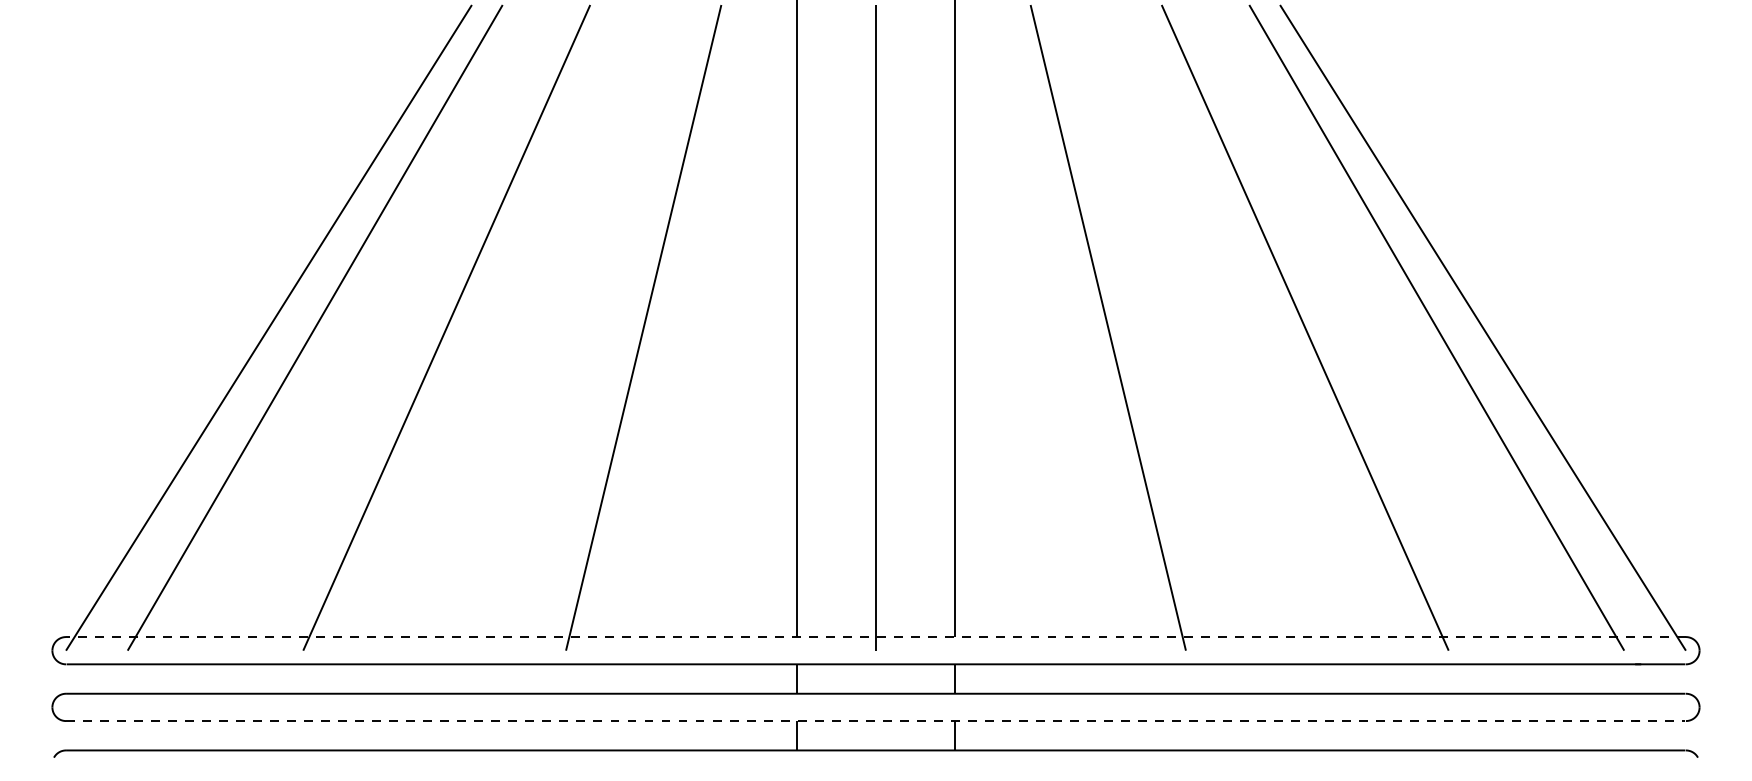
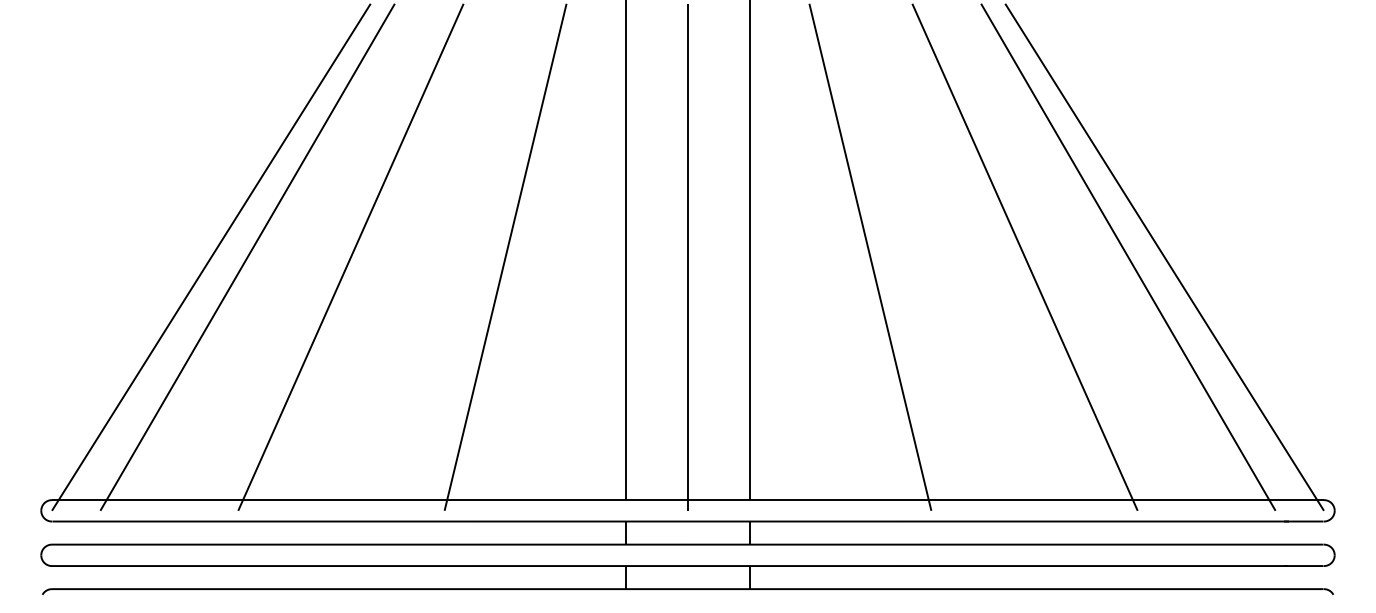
line: (875, 637) -> (687, 500), dashed -> solid
line: (875, 721) -> (687, 566), dashed -> solid

